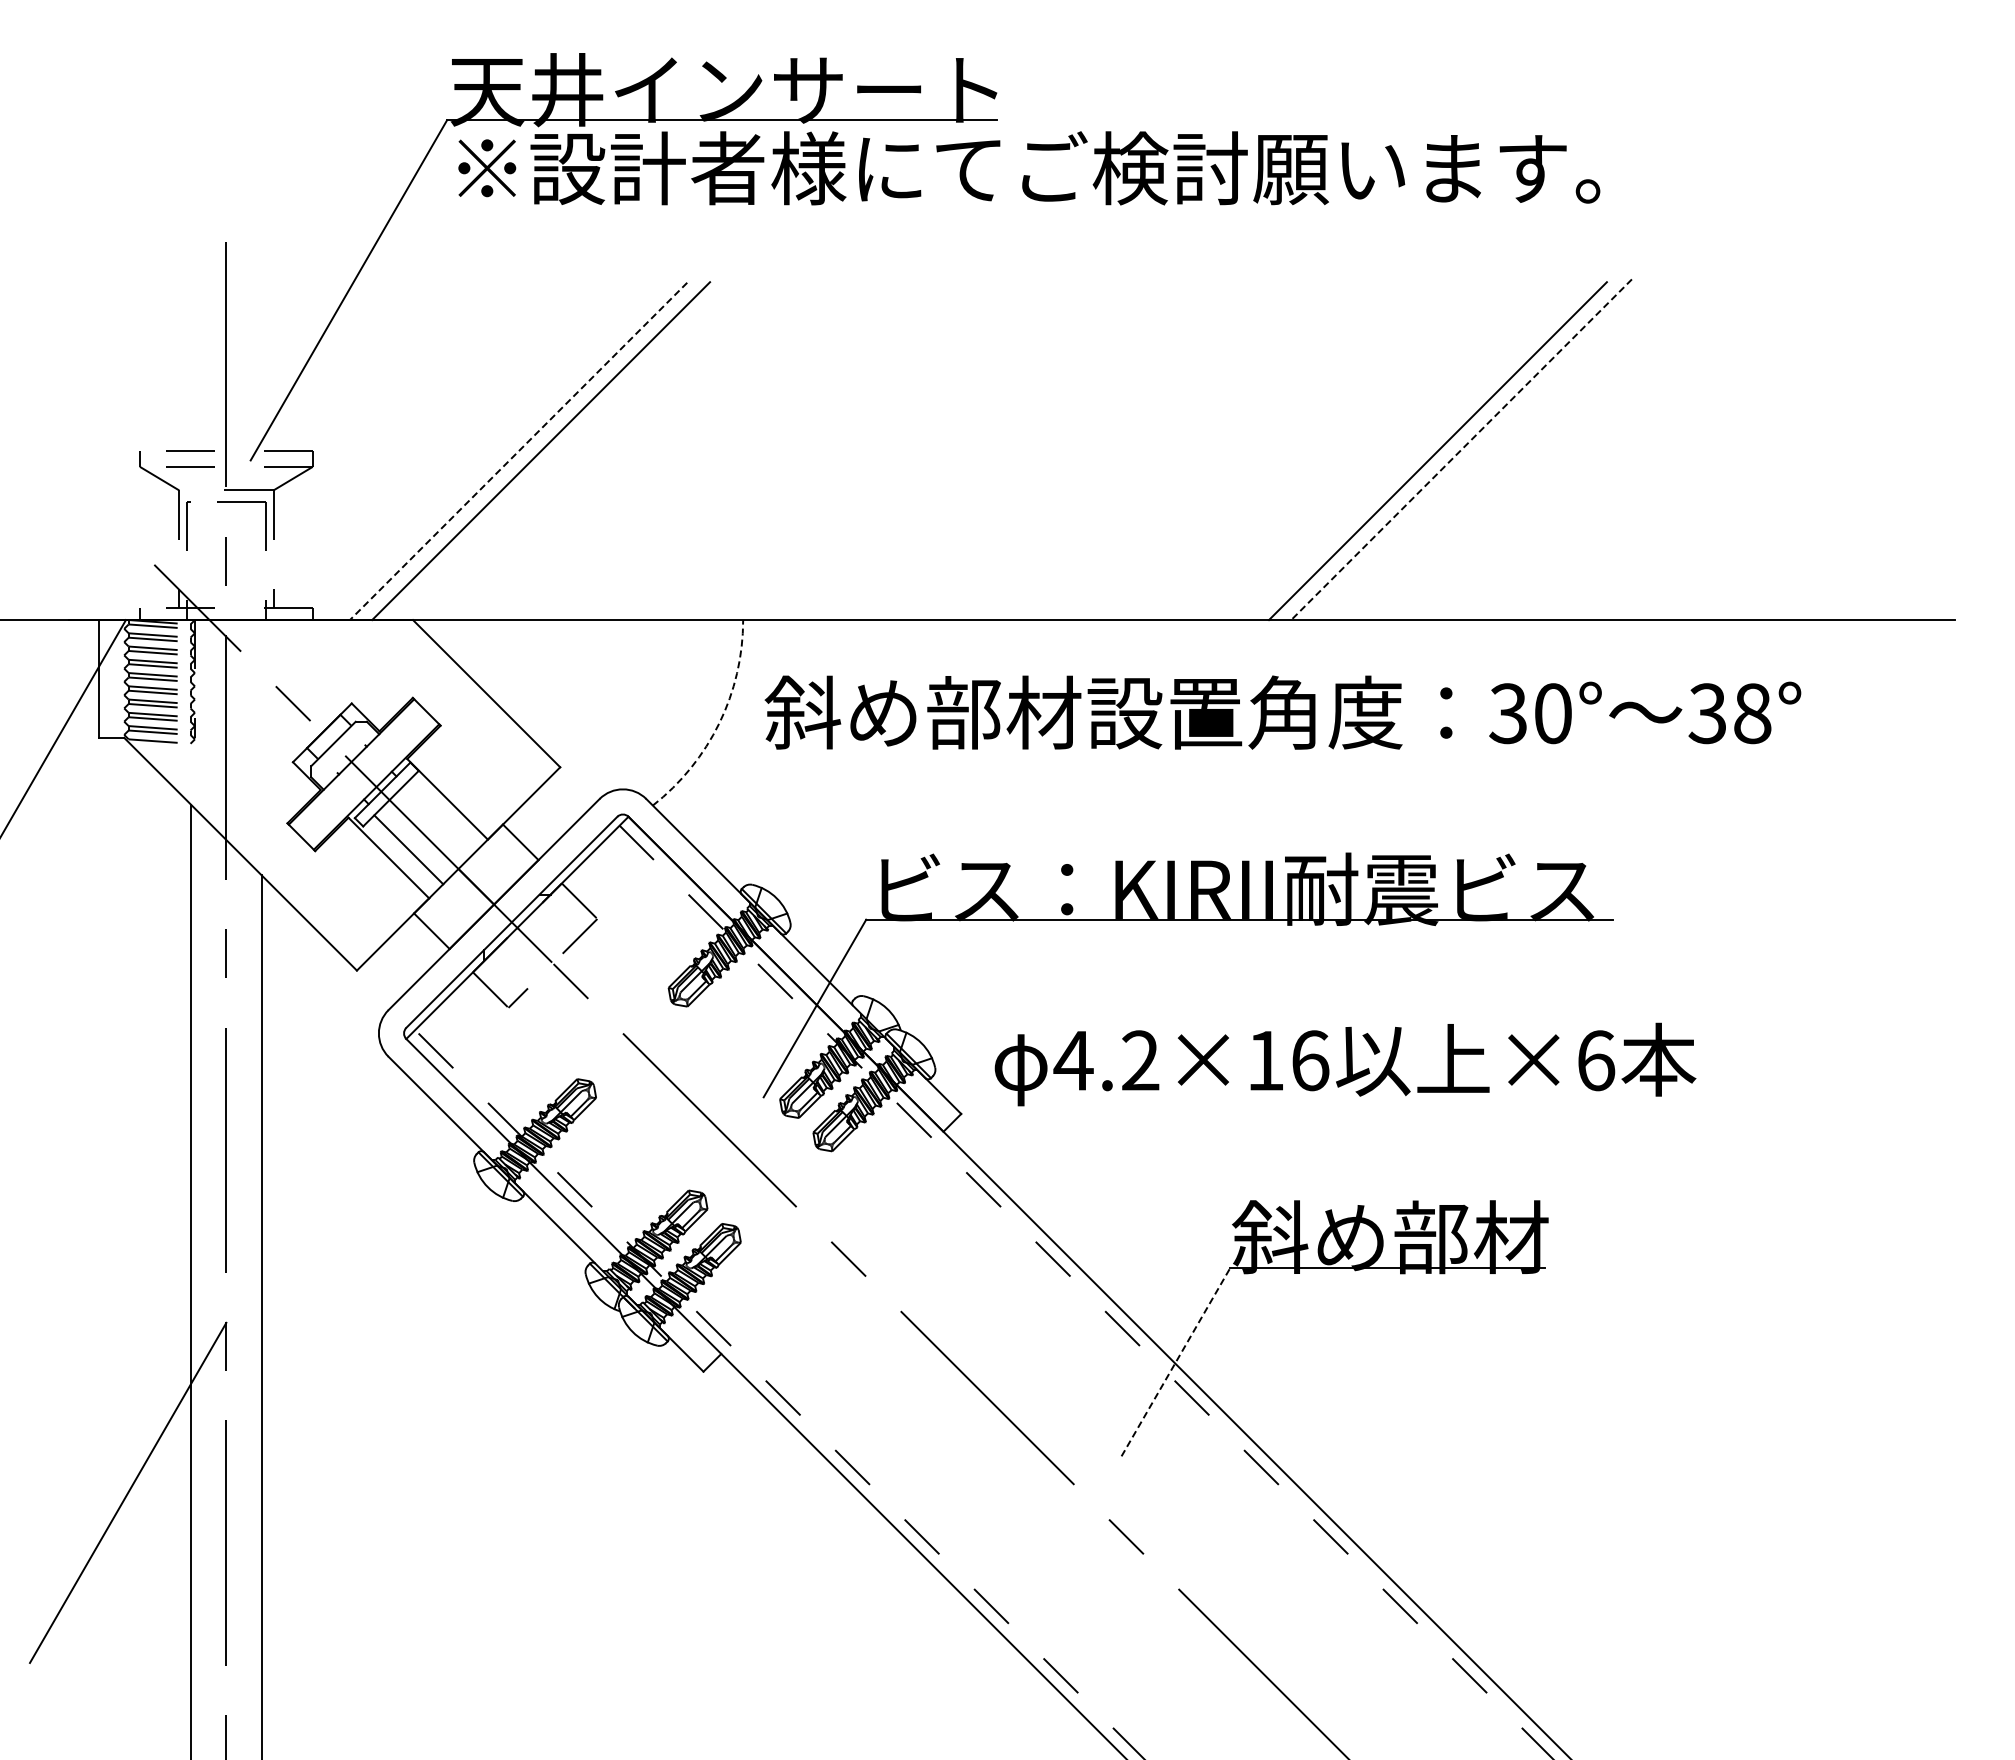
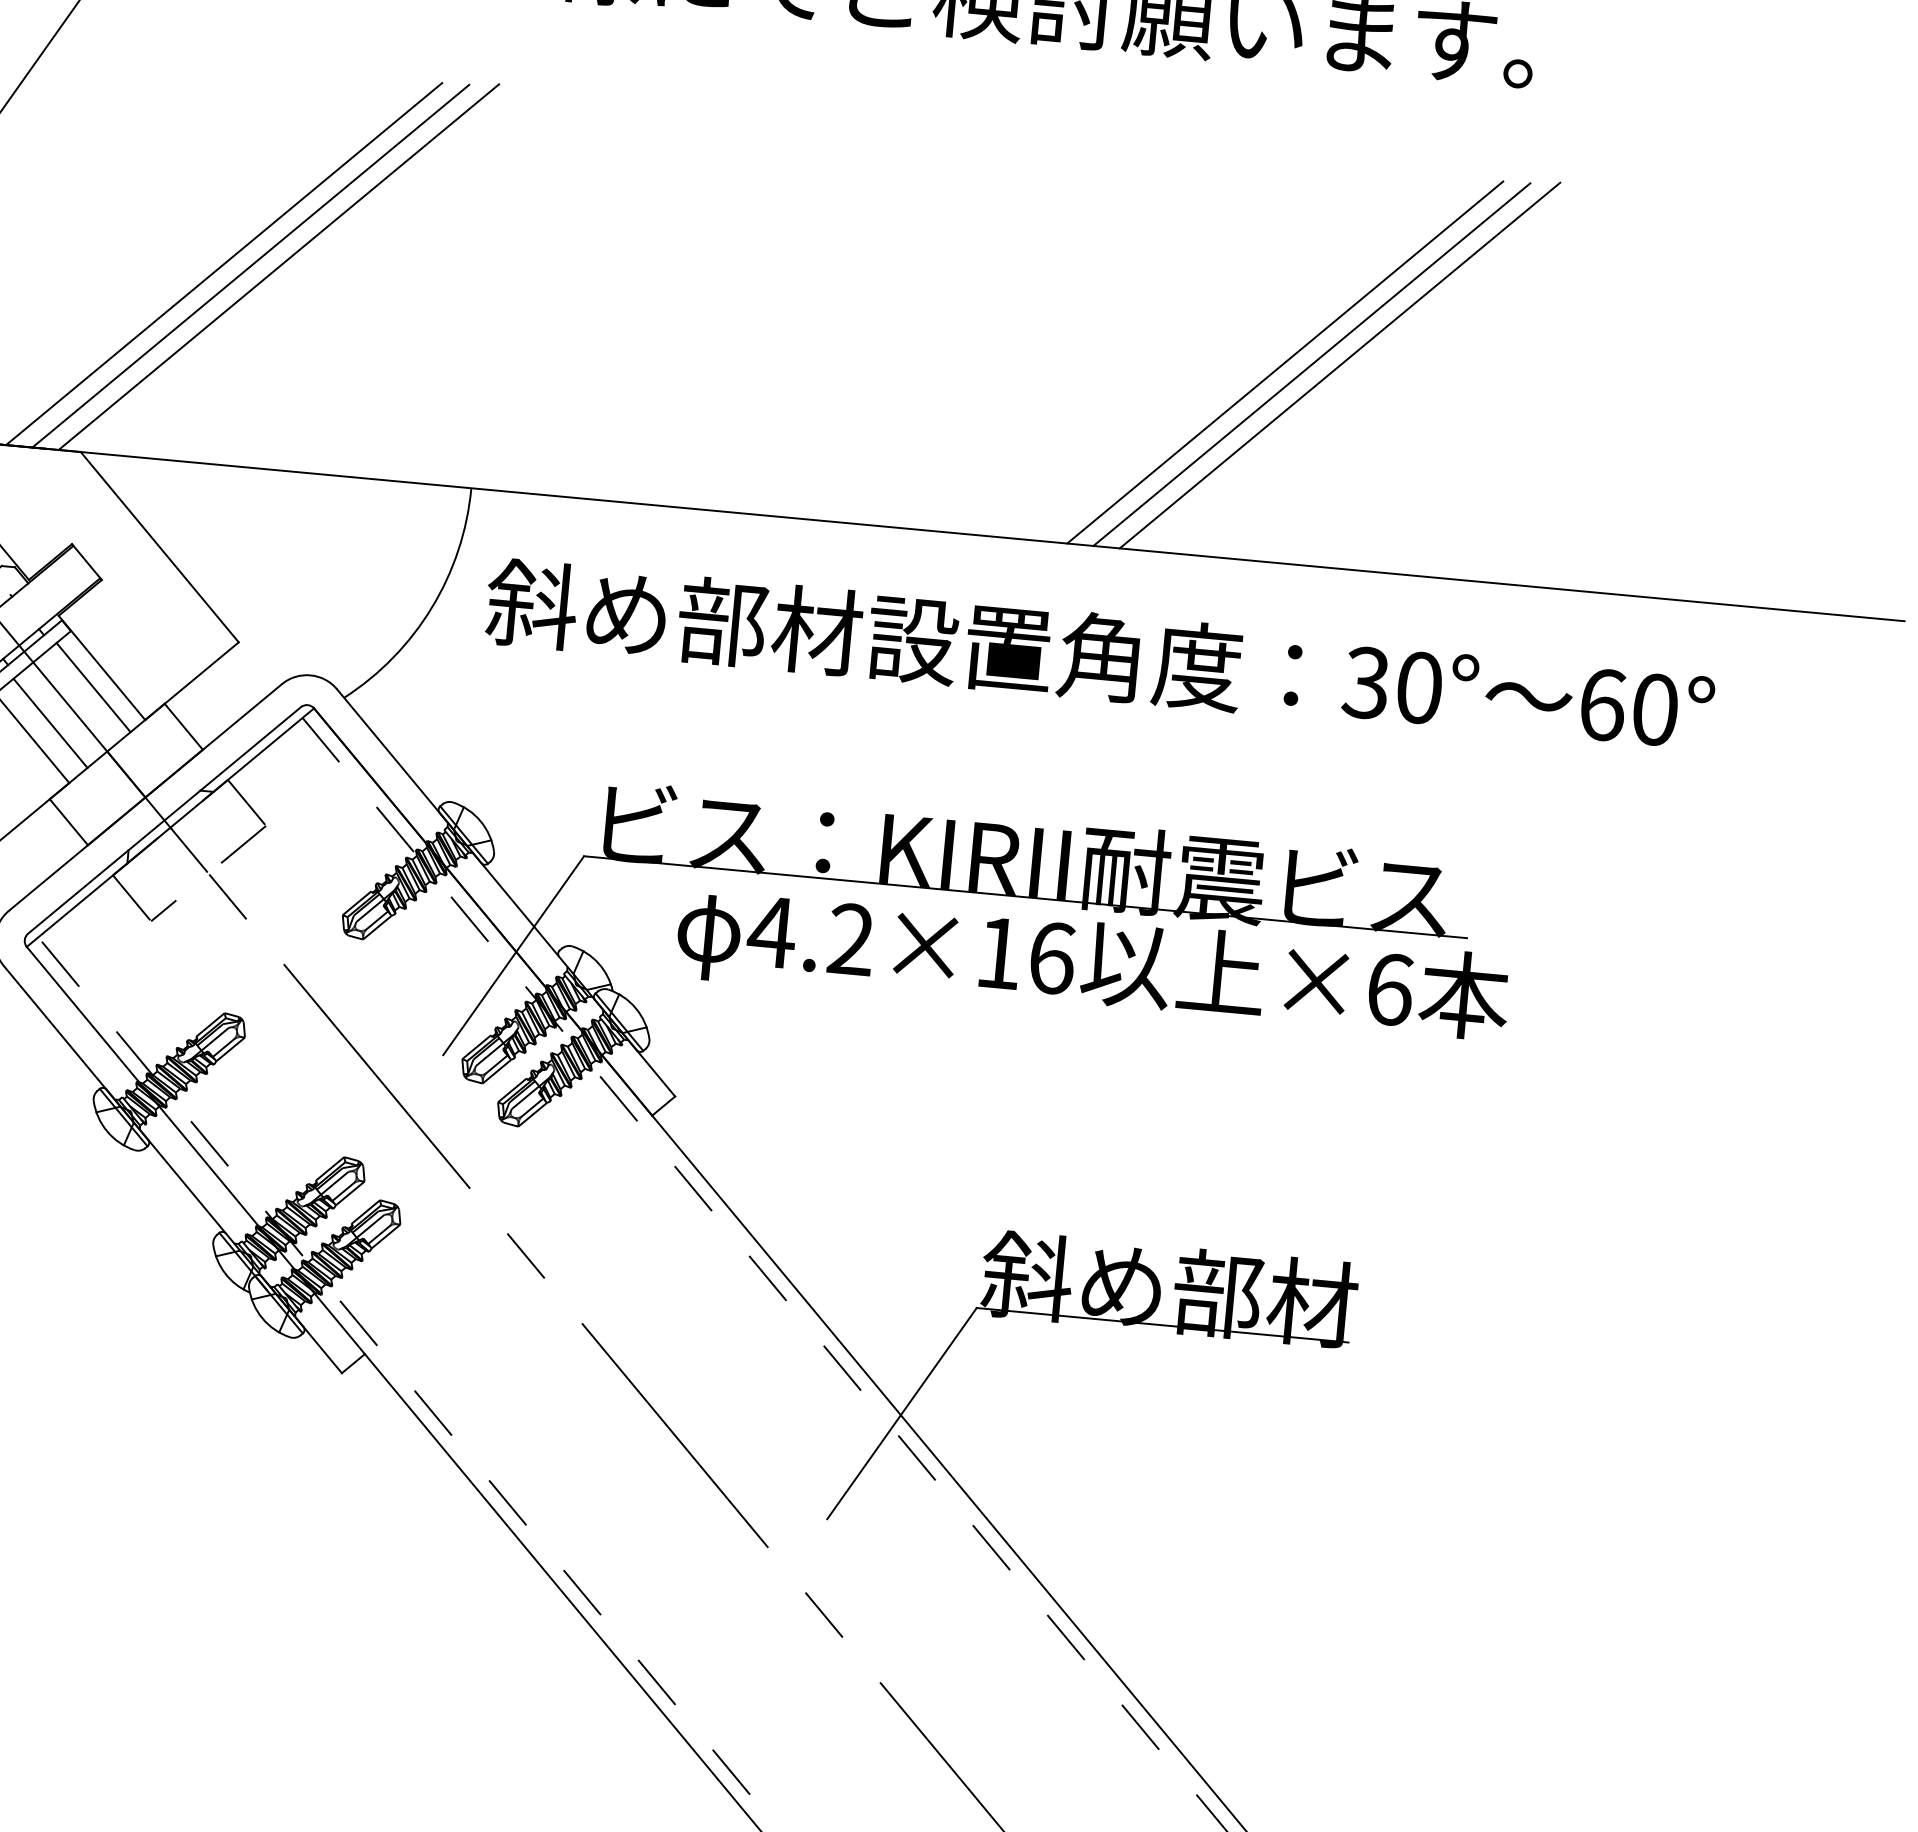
line: (564, 449) -> (278, 266), added
line: (1461, 449) -> (1339, 365), dashed -> solid
line: (518, 451) -> (224, 264), dashed -> solid
line: (1415, 451) -> (1285, 362), added
text: (1729, 713) -> (1628, 707), 38° -> 60°
arc: (719, 723) -> (431, 608), dashed -> solid
line: (441, 816) -> (92, 687), added
text: (1345, 1064) -> (1093, 966), moved
line: (1176, 1362) -> (902, 1414), dashed -> solid

